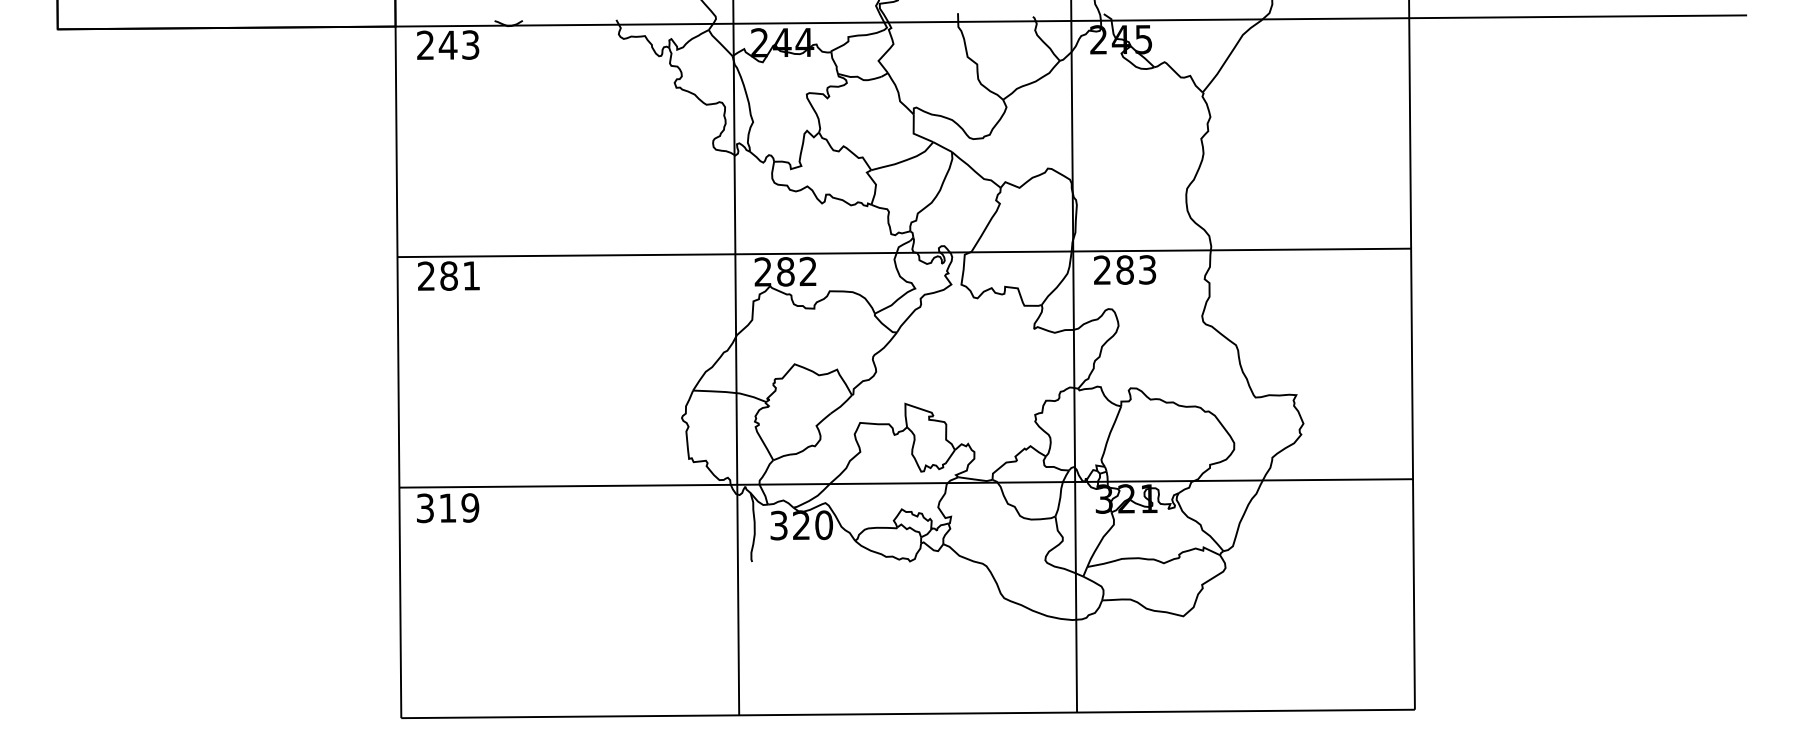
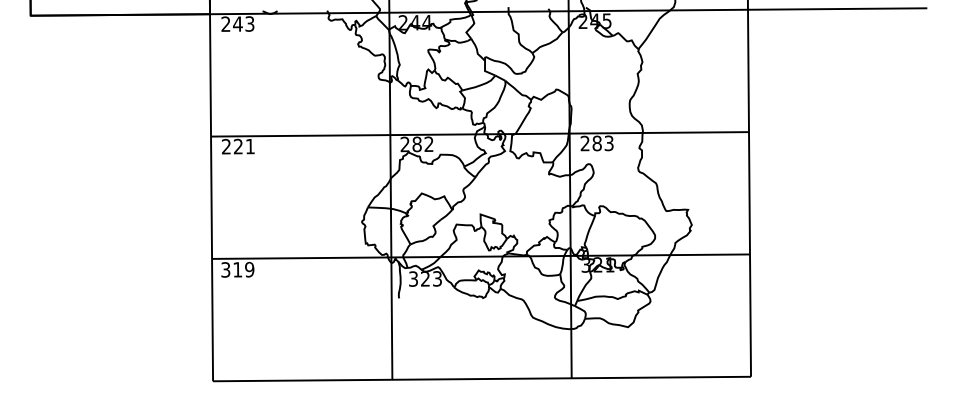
text: (449, 275) -> (238, 146), 281 -> 221
text: (824, 524) -> (437, 278), 320 -> 323

